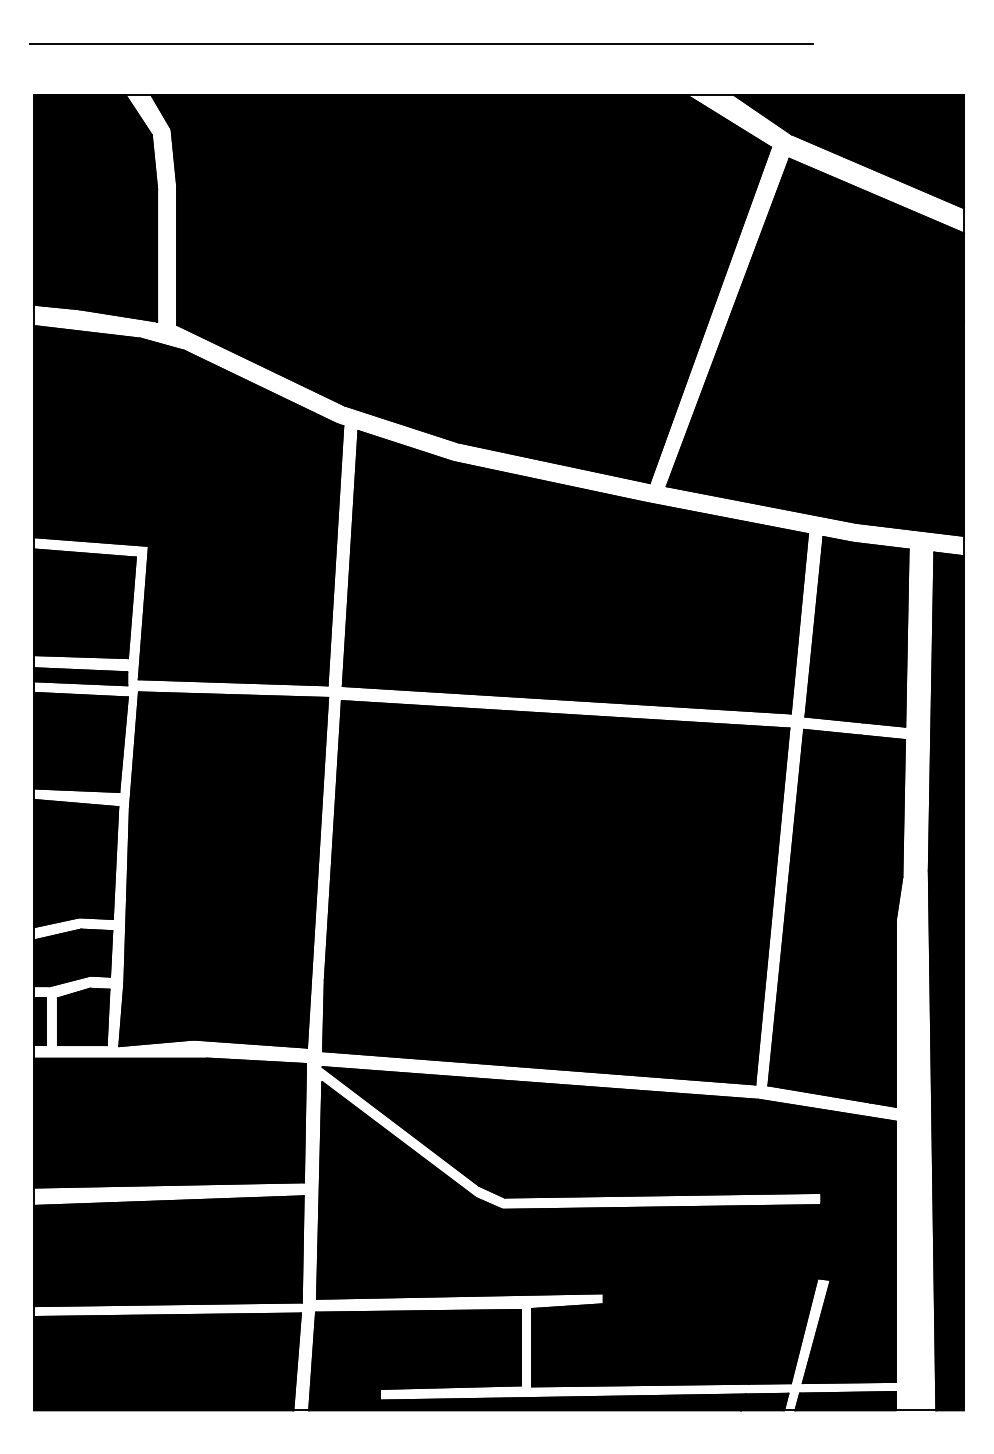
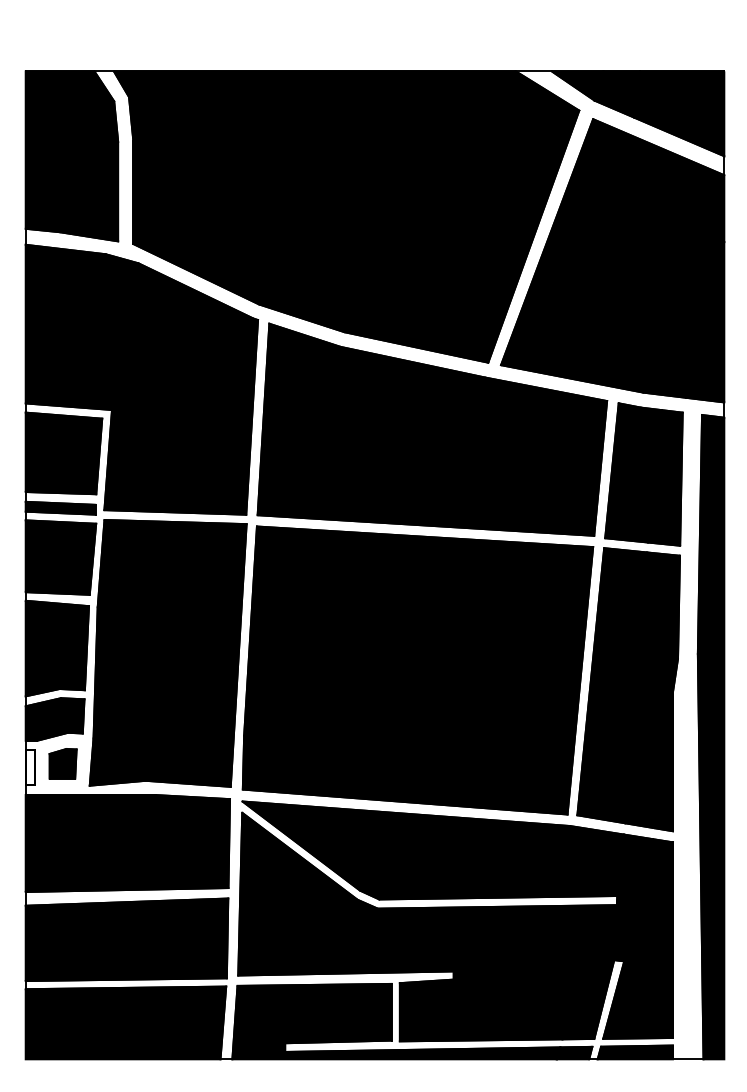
line: (420, 43) -> (316, 32), removed
part: (83, 1016) -> (62, 763), size x0.7
fill: (39, 1021) -> (29, 767), removed

